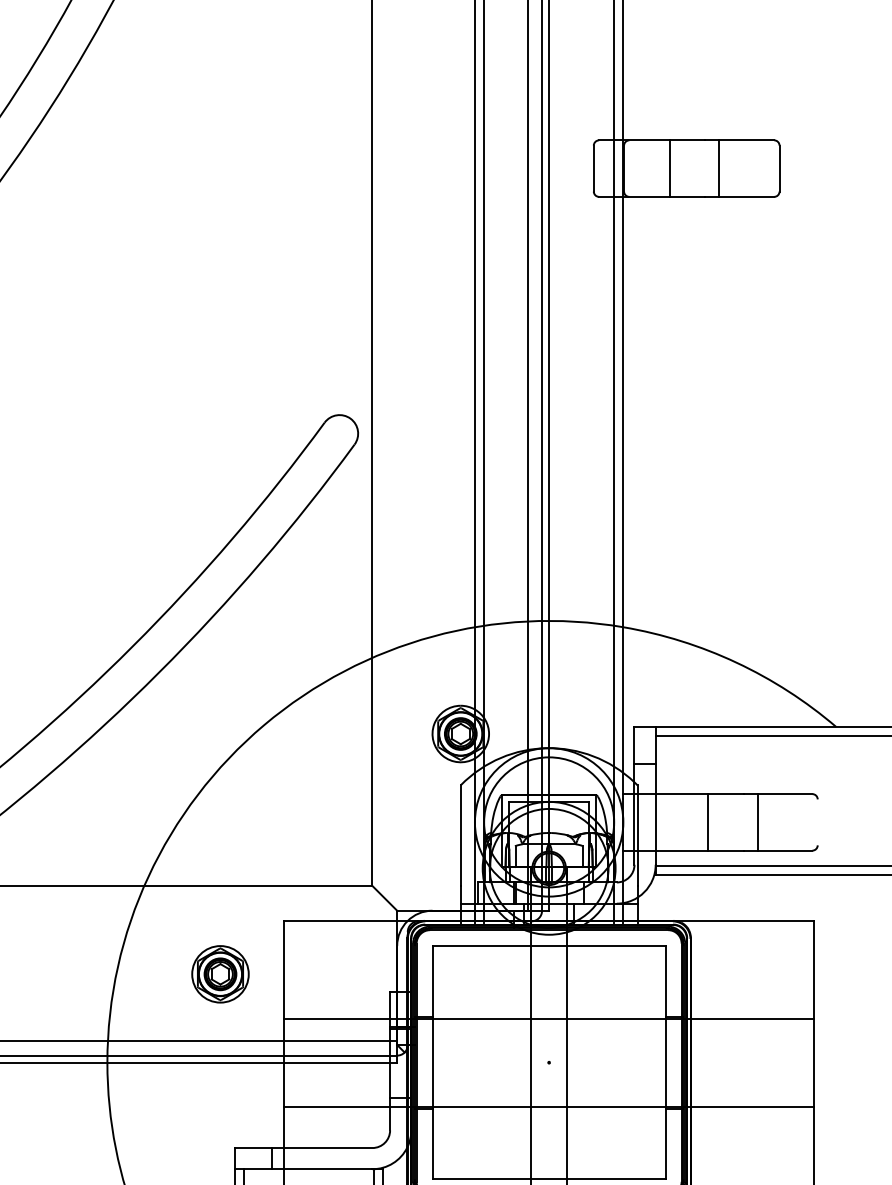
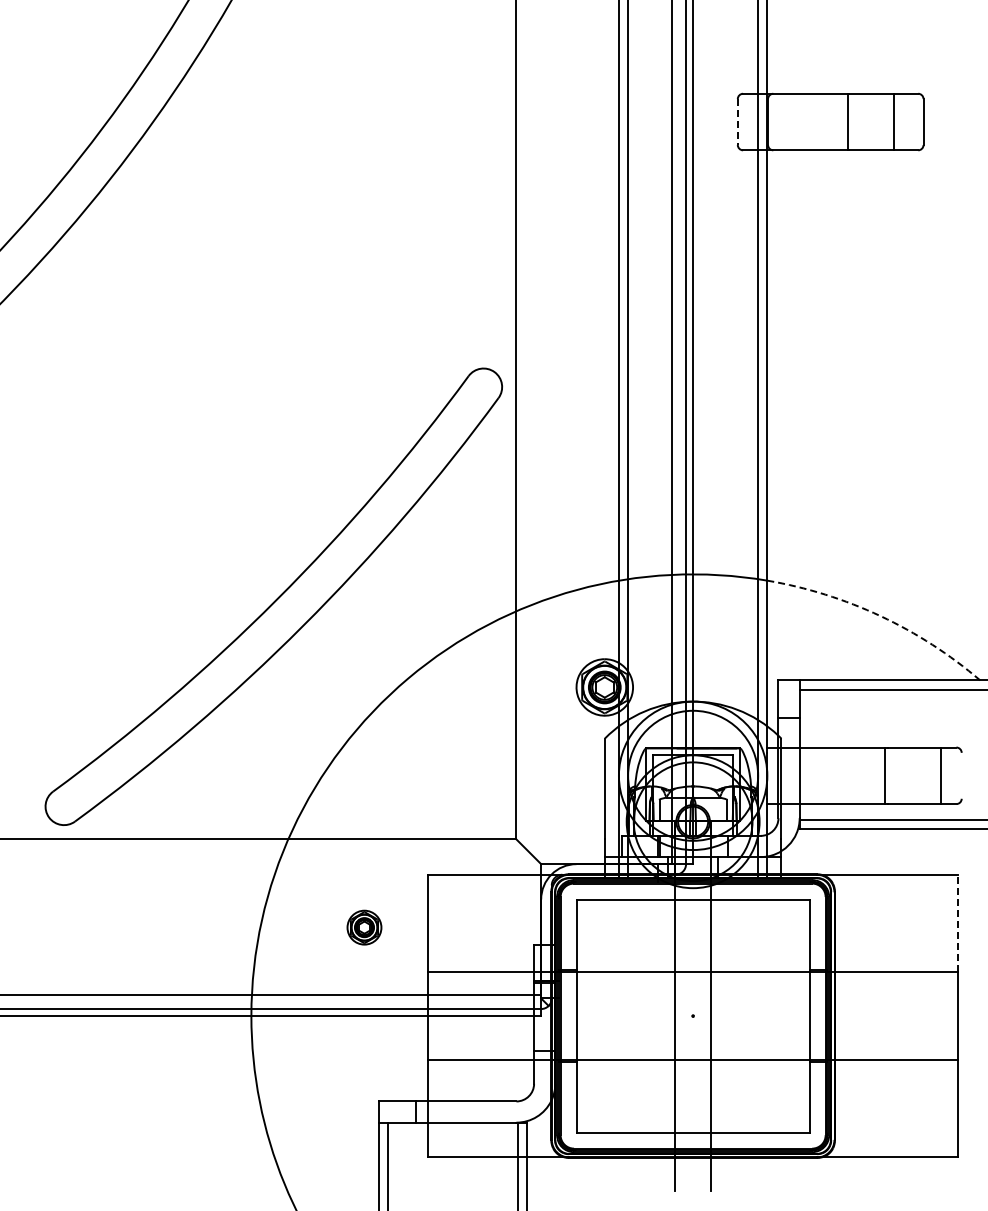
line: (669, 168) -> (847, 121), moved
line: (719, 168) -> (894, 121), moved
line: (593, 169) -> (737, 122), solid -> dashed
arc: (736, 663) -> (880, 616), solid -> dashed
line: (708, 822) -> (885, 775), moved
line: (757, 822) -> (940, 775), moved
line: (814, 970) -> (958, 923), solid -> dashed
part: (220, 974) -> (364, 927), size x0.6

